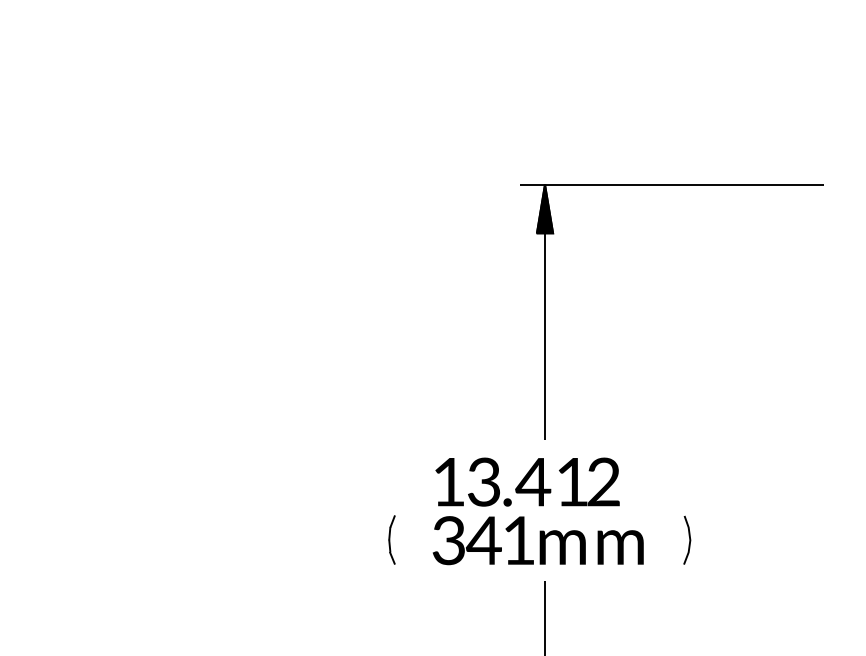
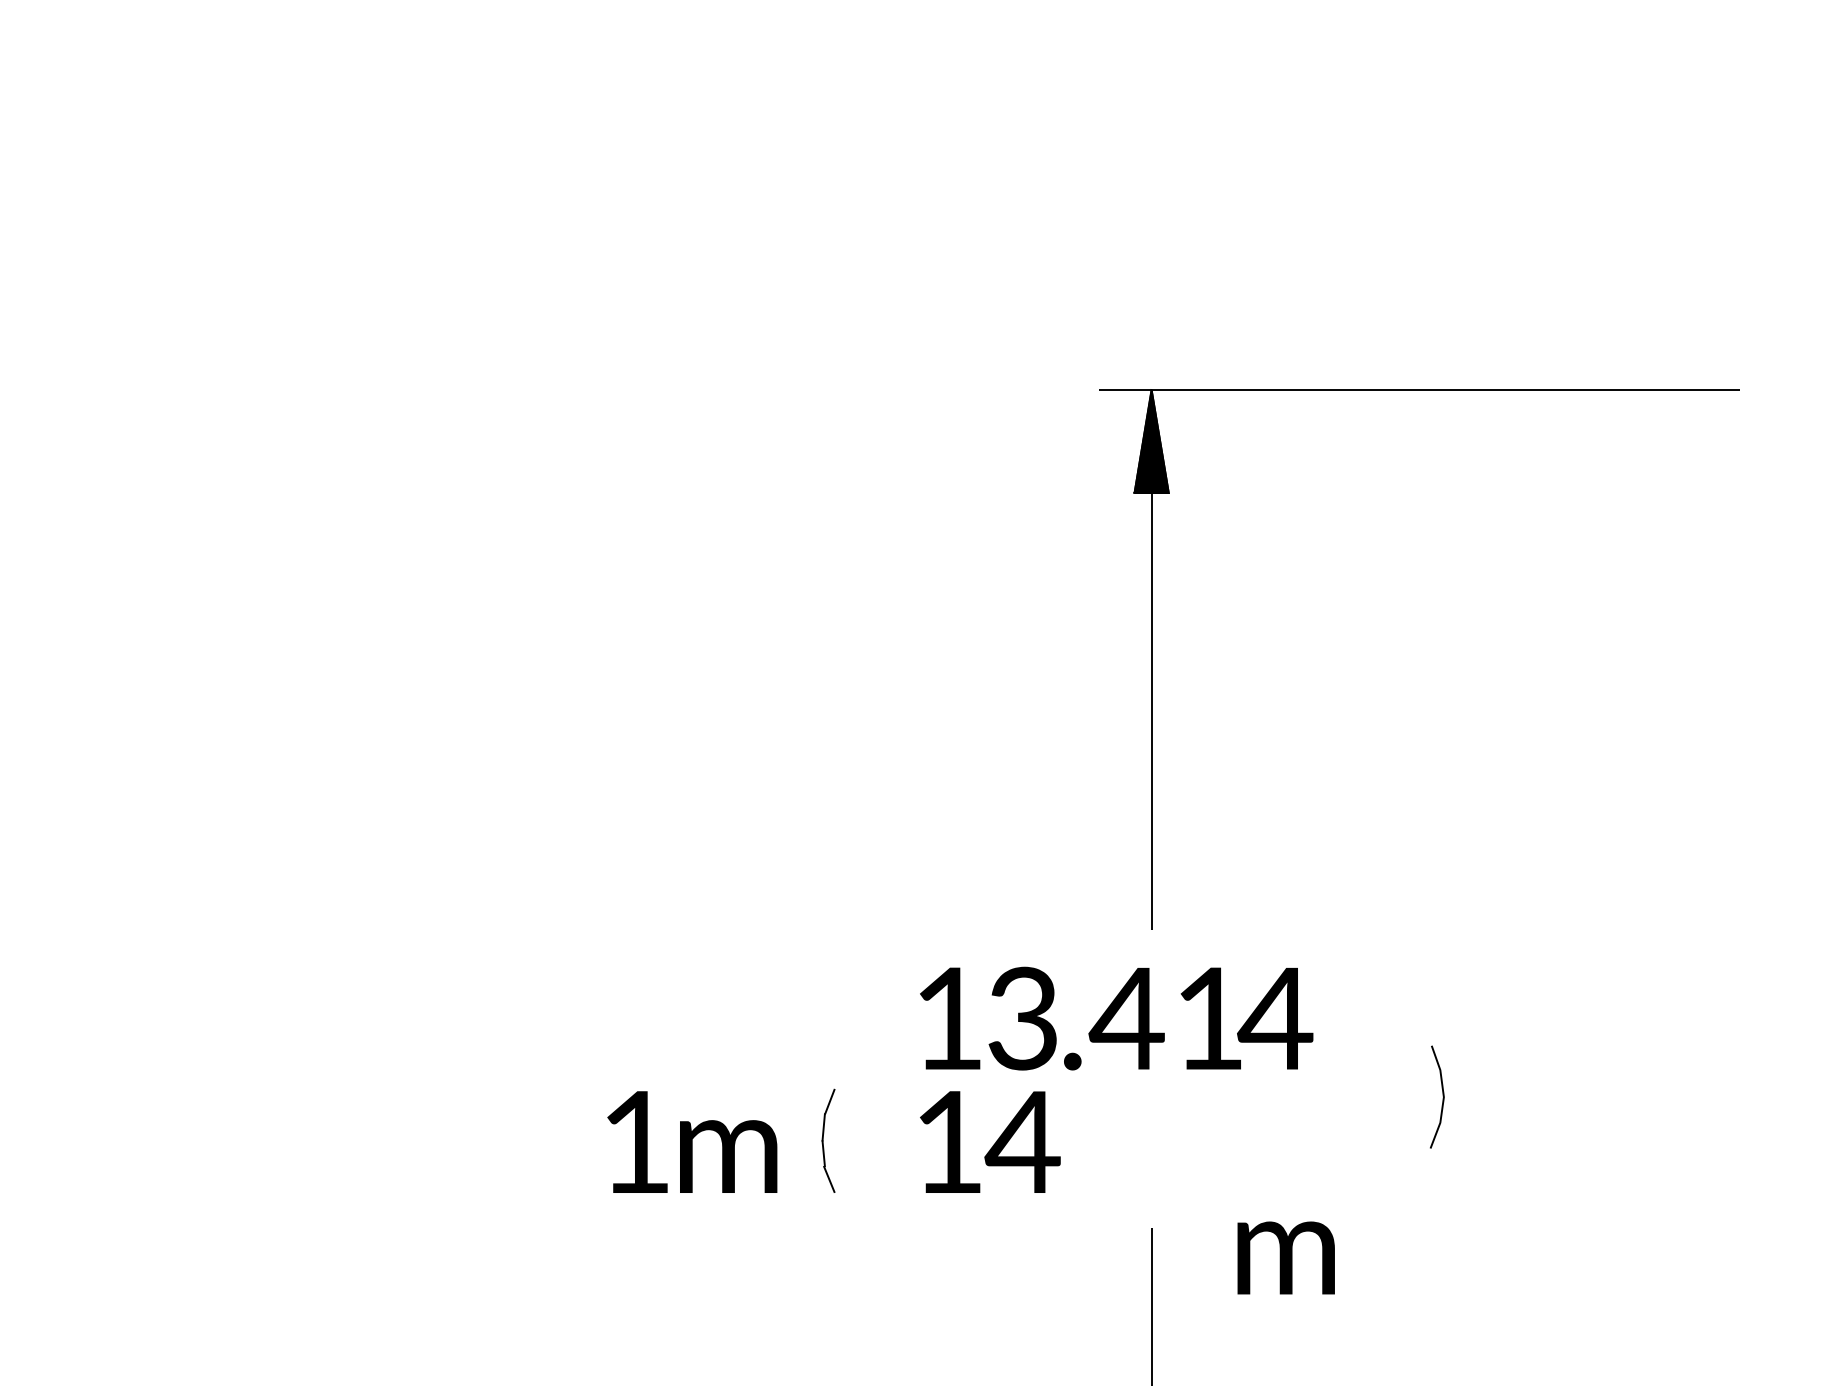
text: (603, 481) -> (1275, 1017), 2 -> 4
line: (689, 539) -> (1442, 1095), moved
text: (448, 540) -> (947, 1141), 3 -> 1
text: (545, 540) -> (692, 1141), moved
text: (620, 547) -> (1285, 1258), moved

